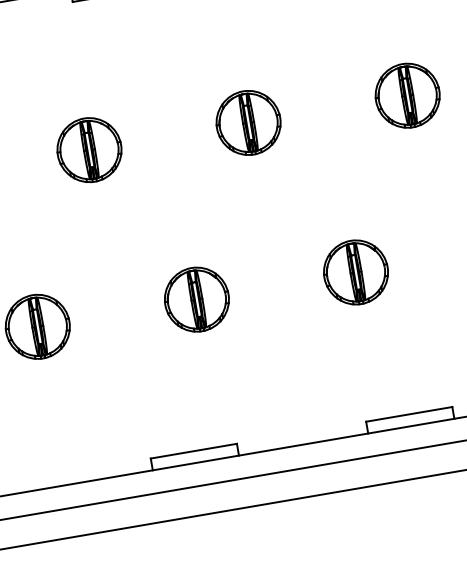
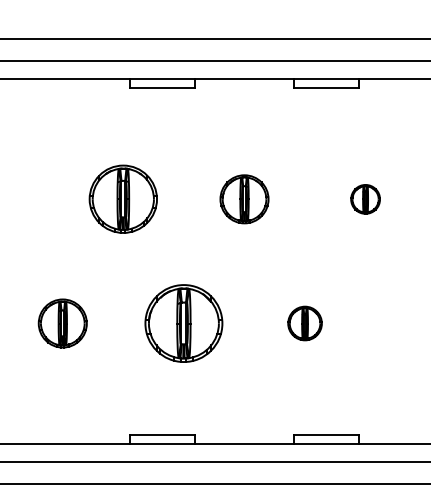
part: (407, 96) -> (365, 199), size x0.6
part: (89, 150) -> (123, 199), size x1.4
part: (355, 272) -> (304, 323), size x0.7
part: (196, 299) -> (183, 323), size x1.6

